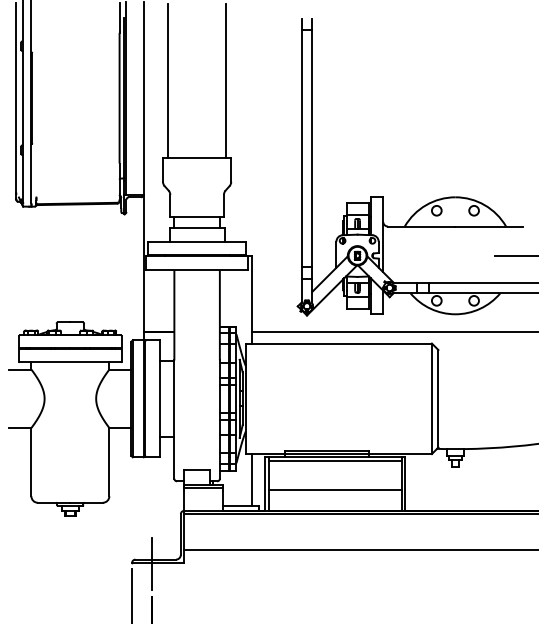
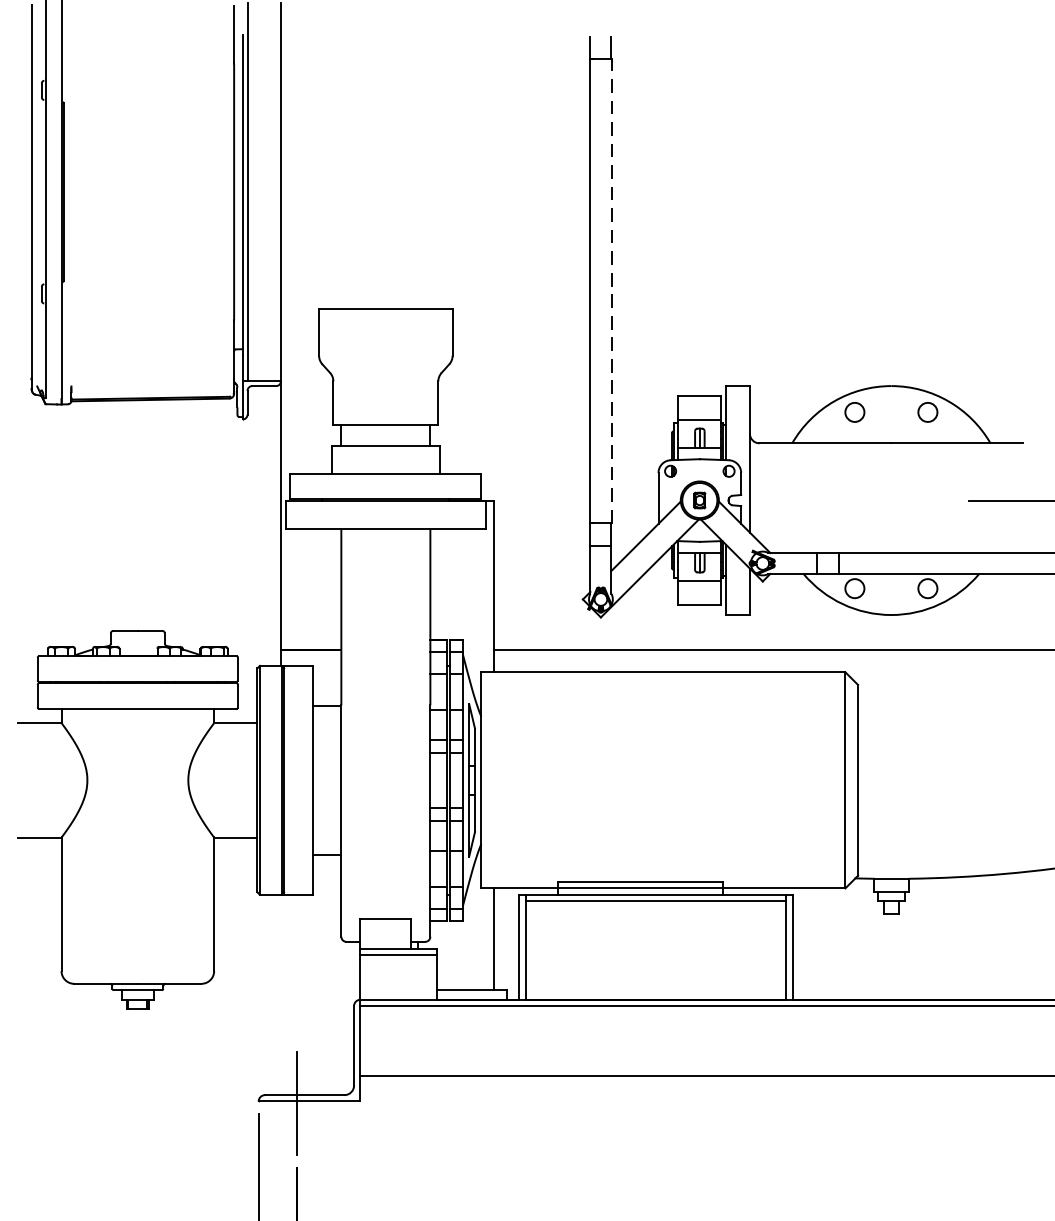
line: (167, 80) -> (327, 157), removed
line: (226, 80) -> (443, 157), removed
line: (312, 148) -> (611, 290), solid -> dashed
line: (334, 489) -> (654, 957), removed

